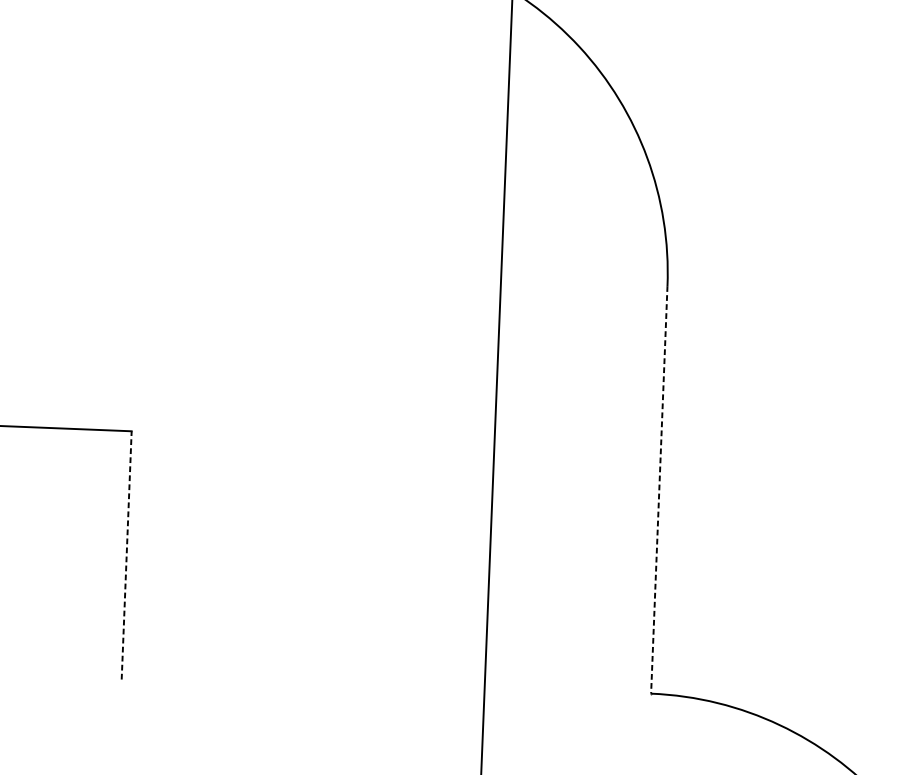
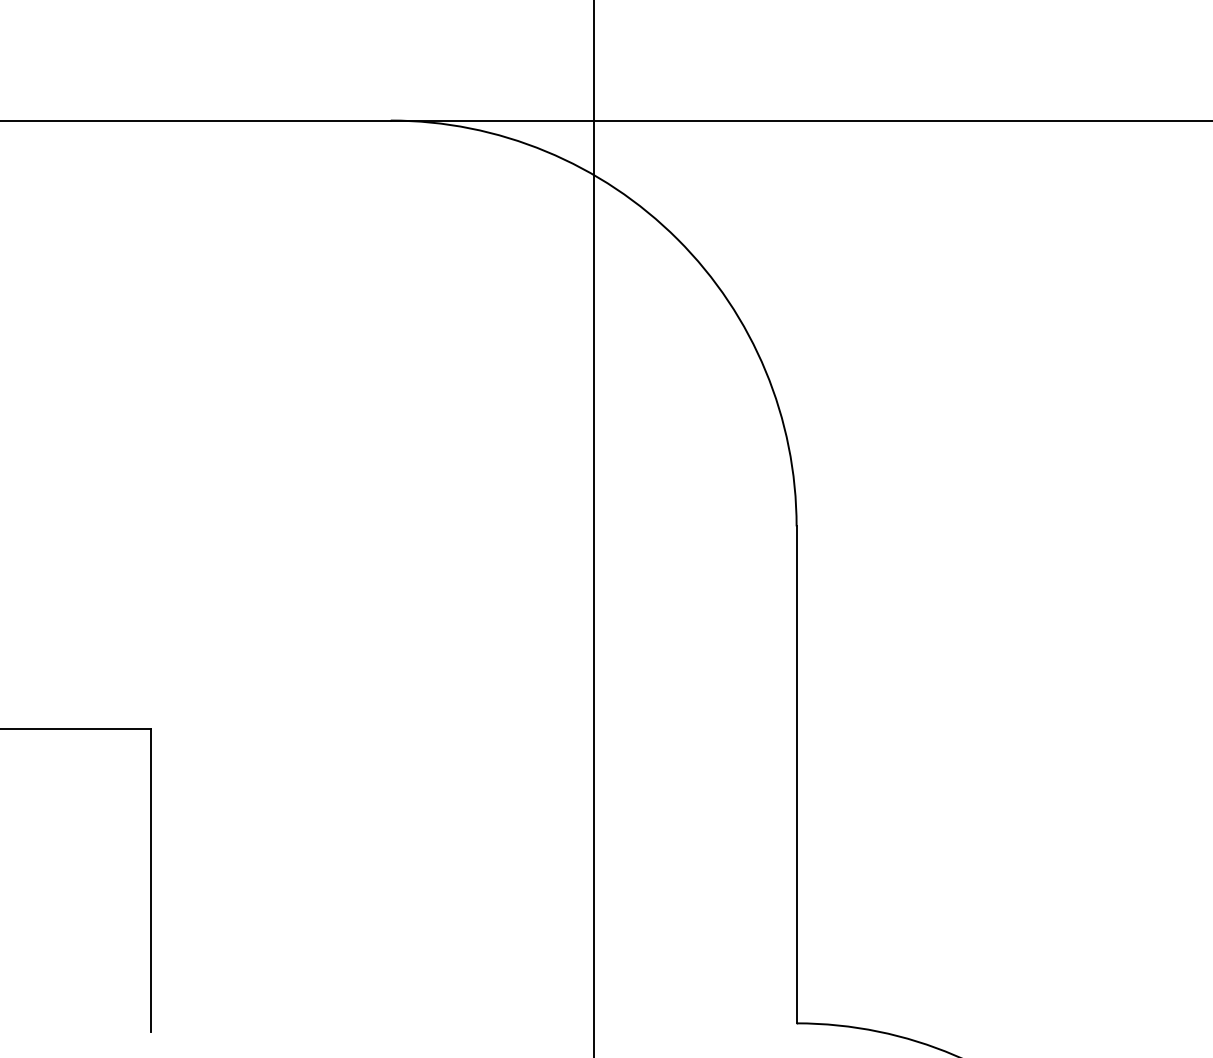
line: (659, 490) -> (796, 775), dashed -> solid
line: (126, 555) -> (151, 880), dashed -> solid

